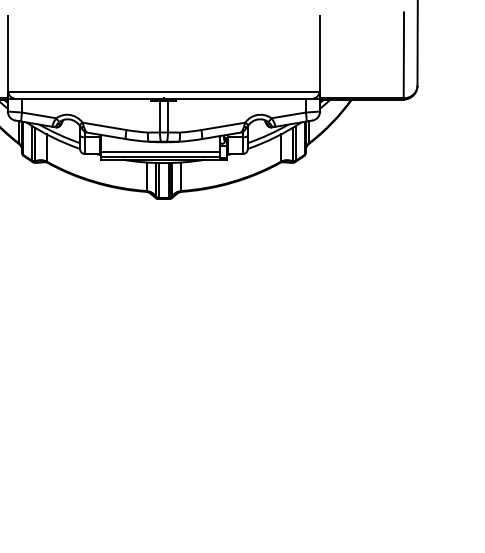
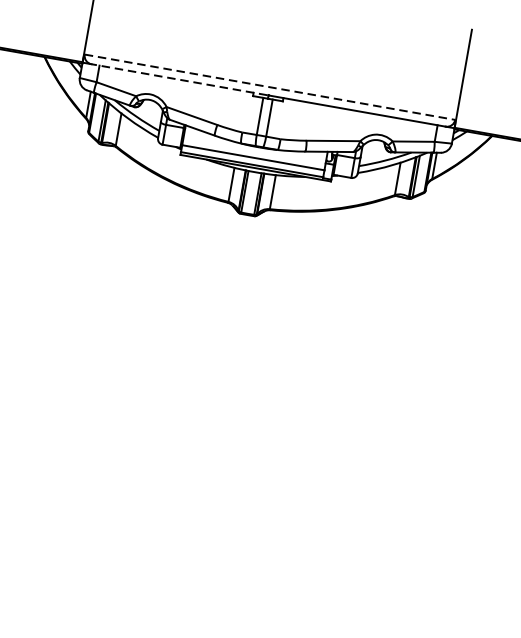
line: (164, 91) -> (270, 87), solid -> dashed
line: (89, 98) -> (179, 79), solid -> dashed

